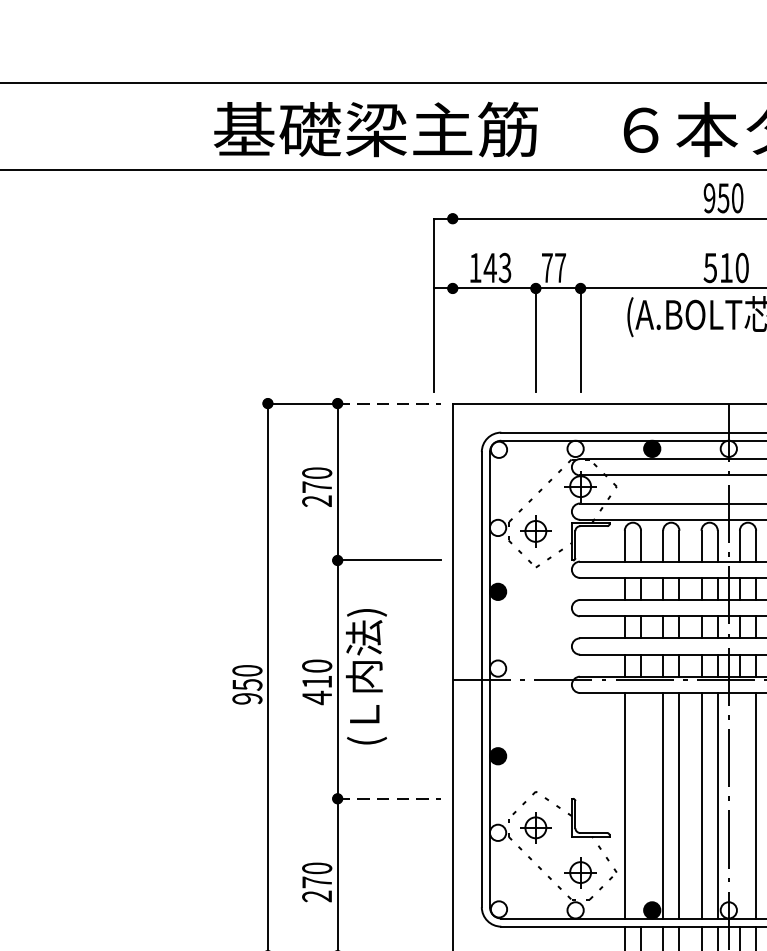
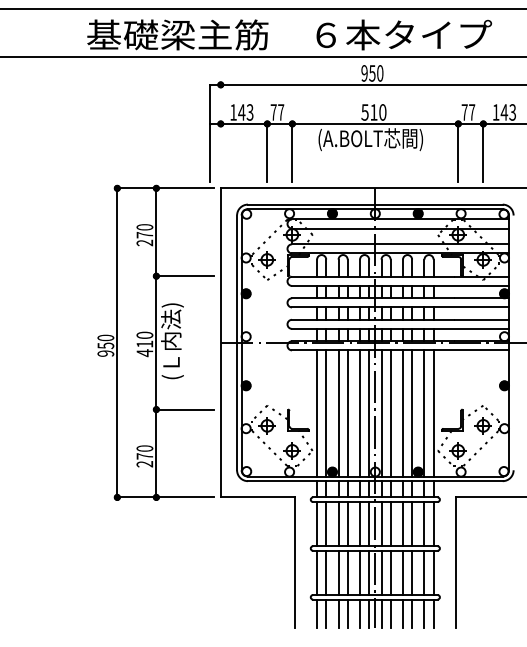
line: (389, 403) -> (185, 188), dashed -> solid
line: (389, 798) -> (185, 409), dashed -> solid
line: (641, 805) -> (326, 413), added
line: (739, 805) -> (381, 413), added

